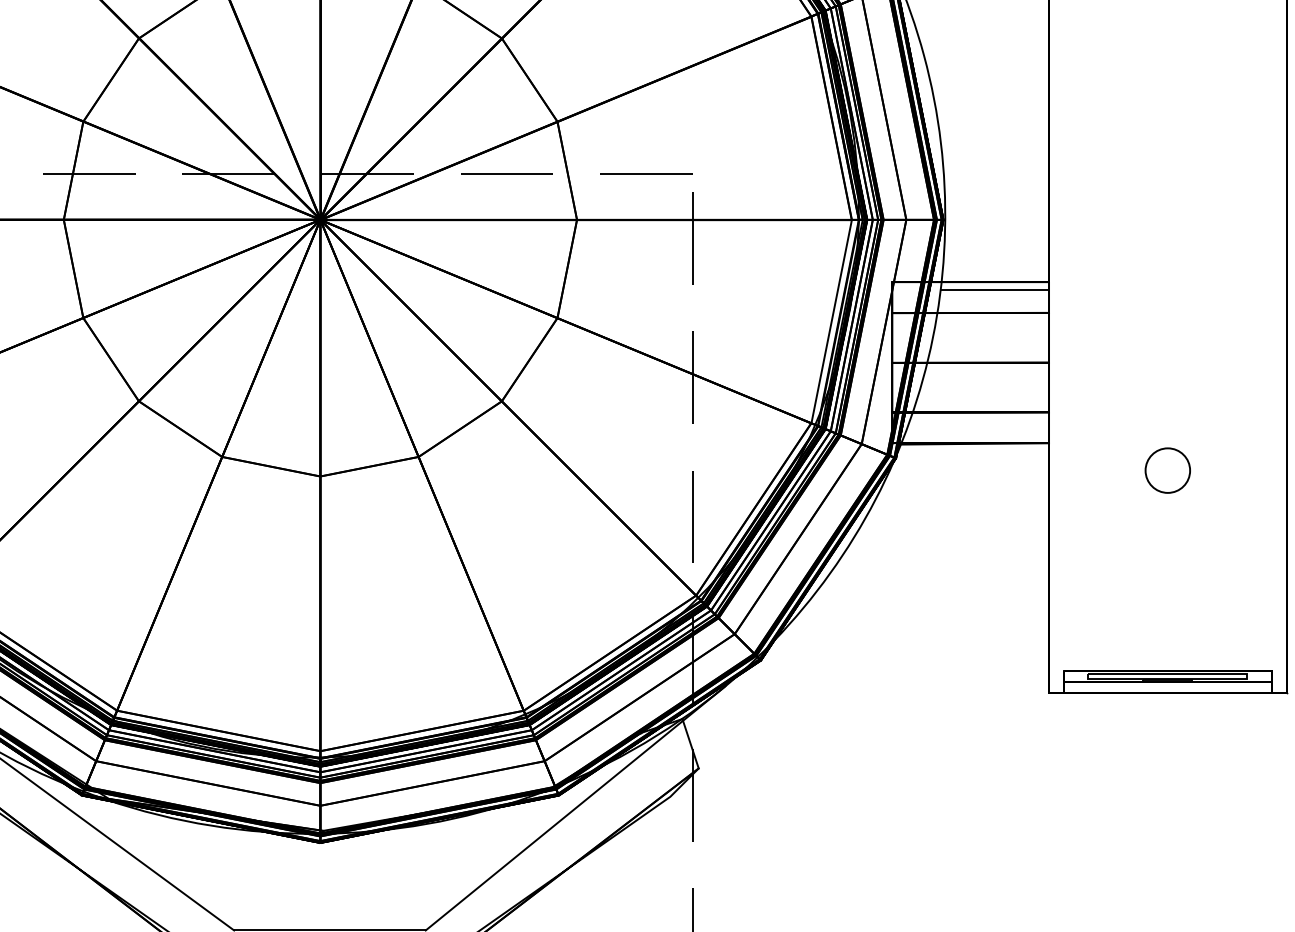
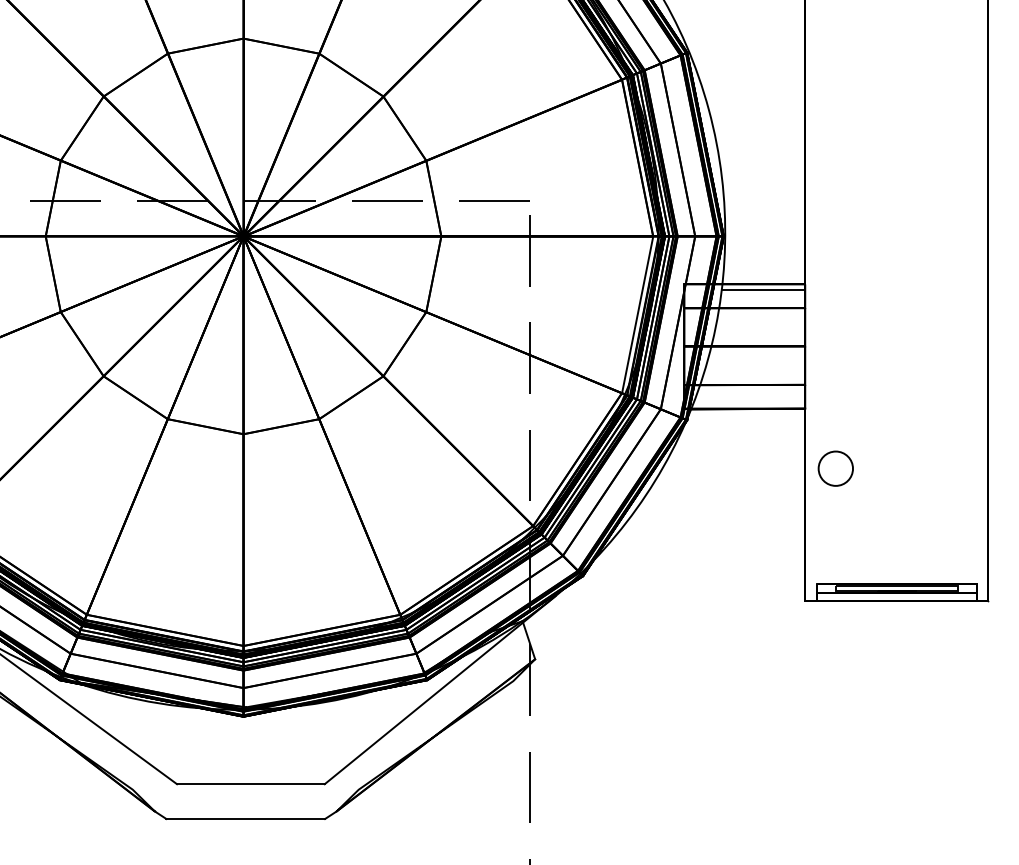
circle: (1167, 470) -> (835, 468), moved

